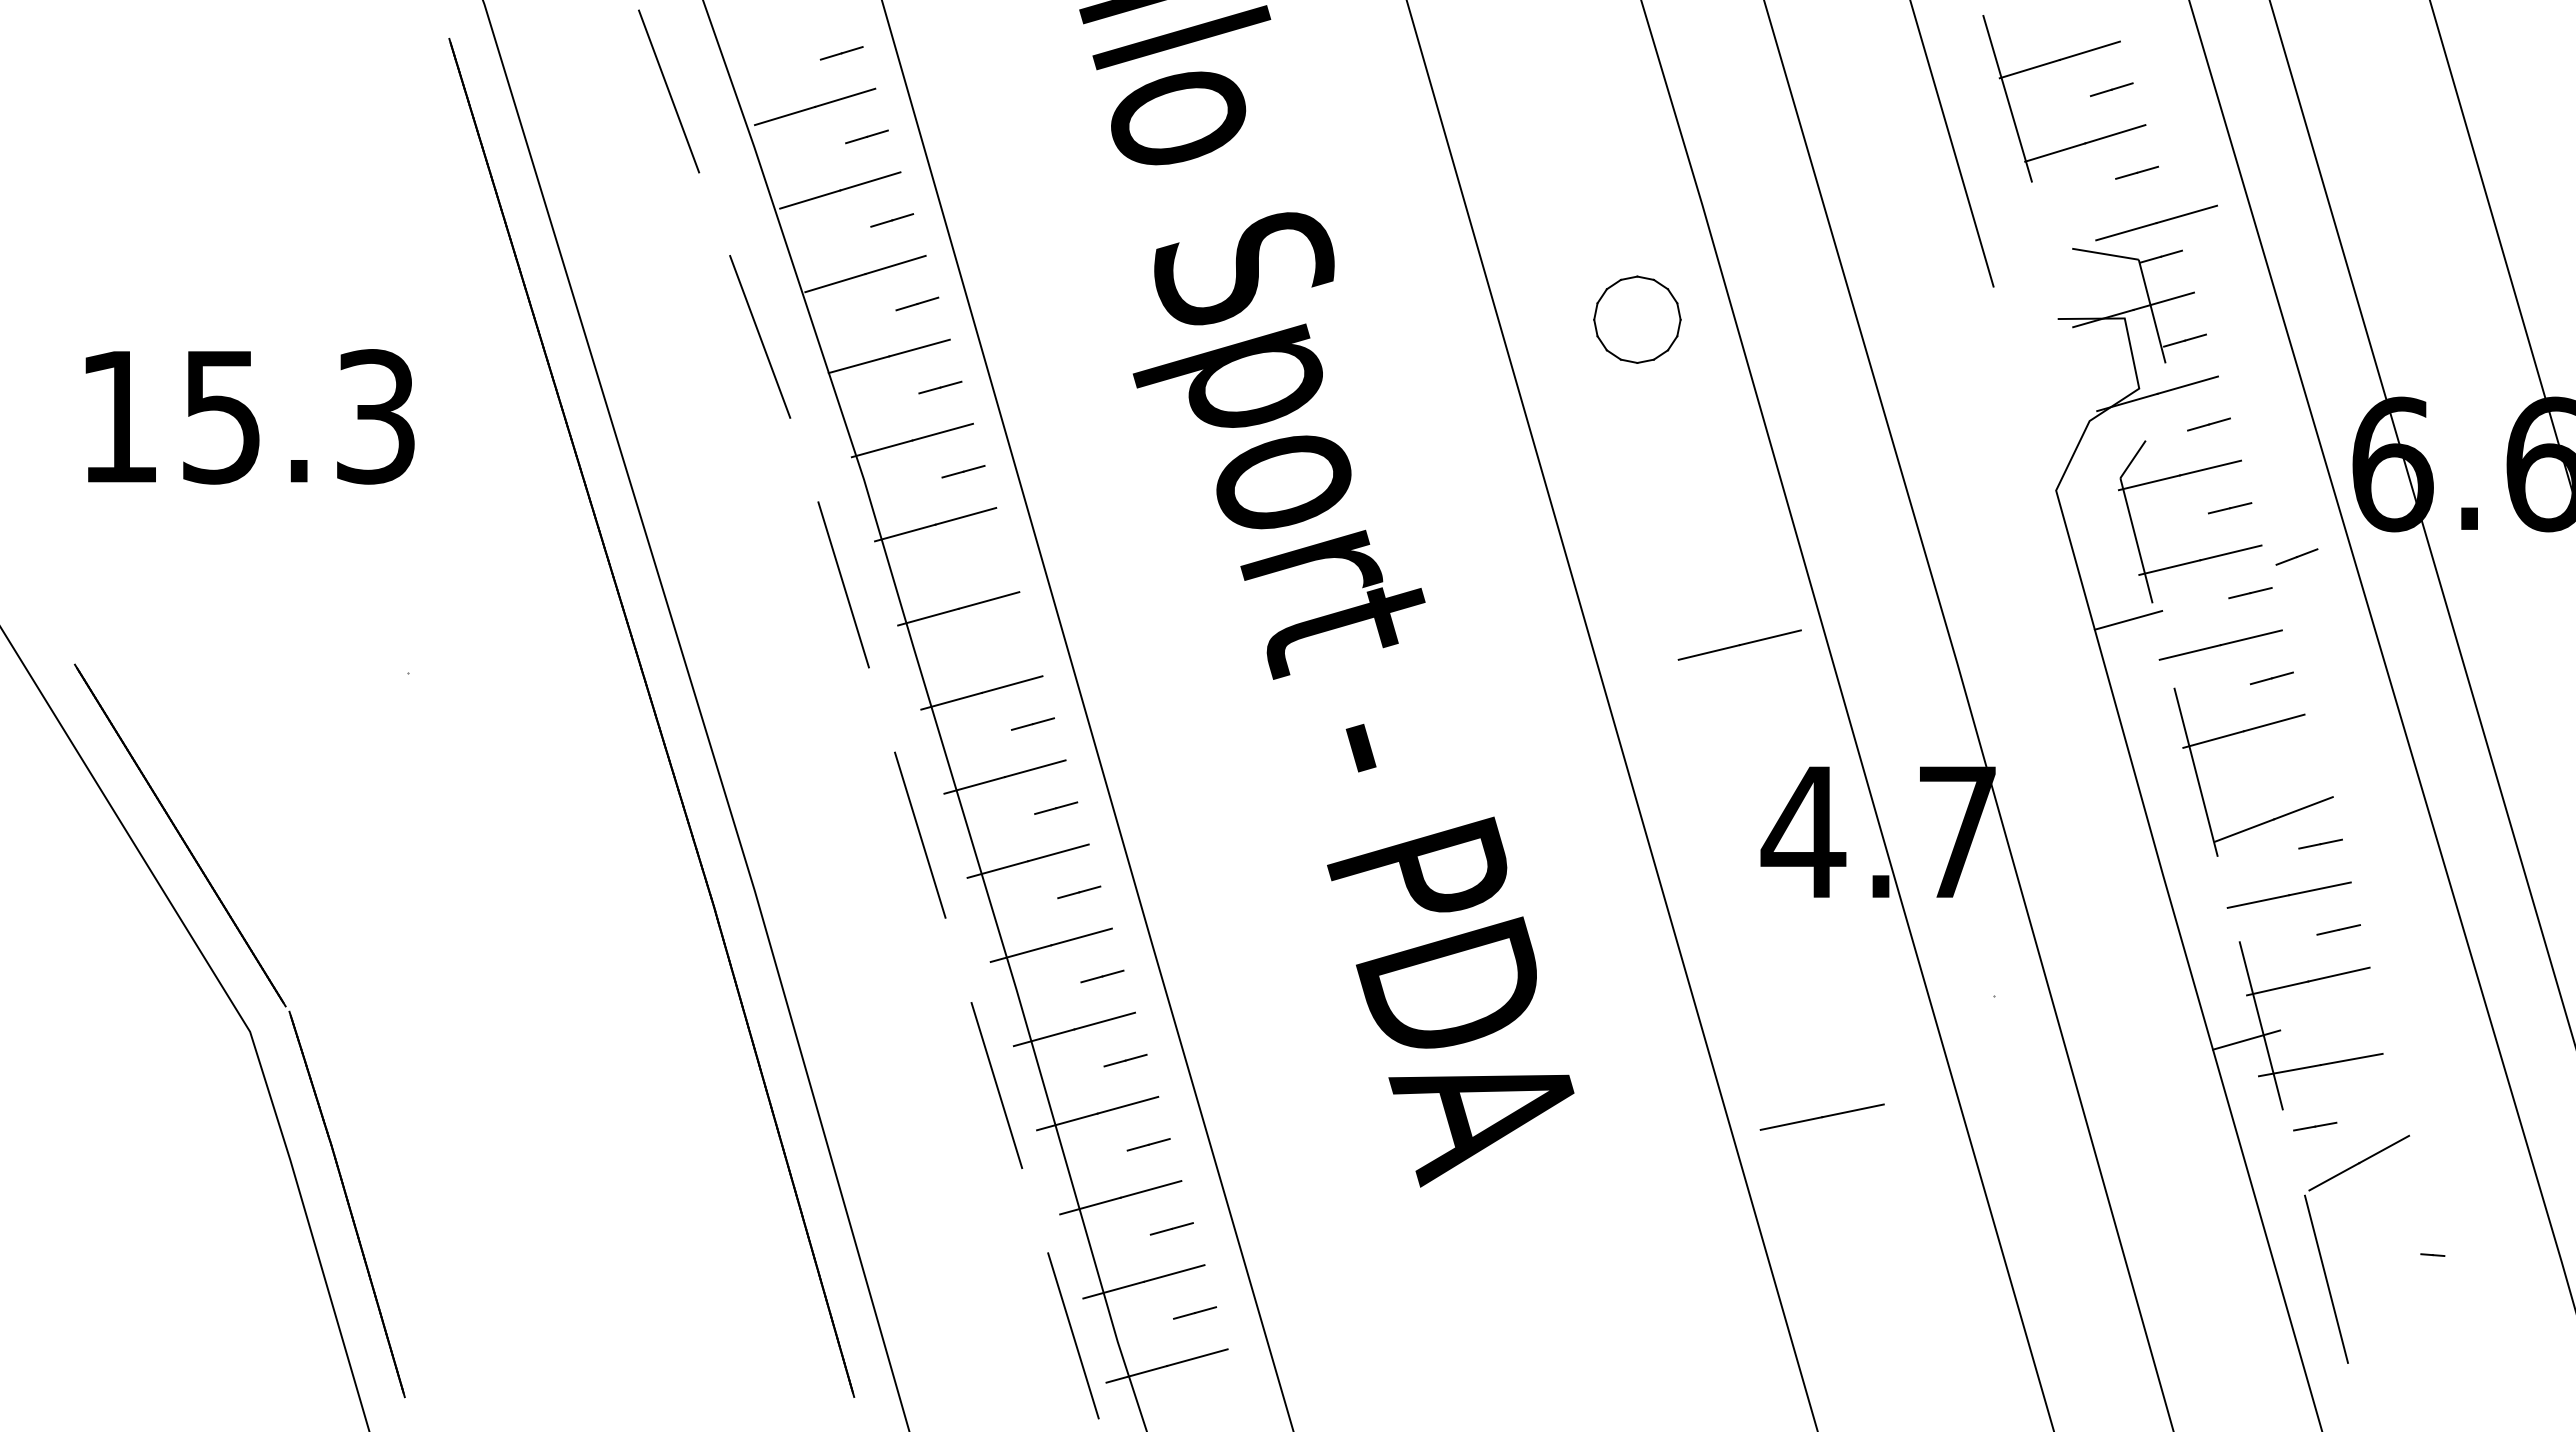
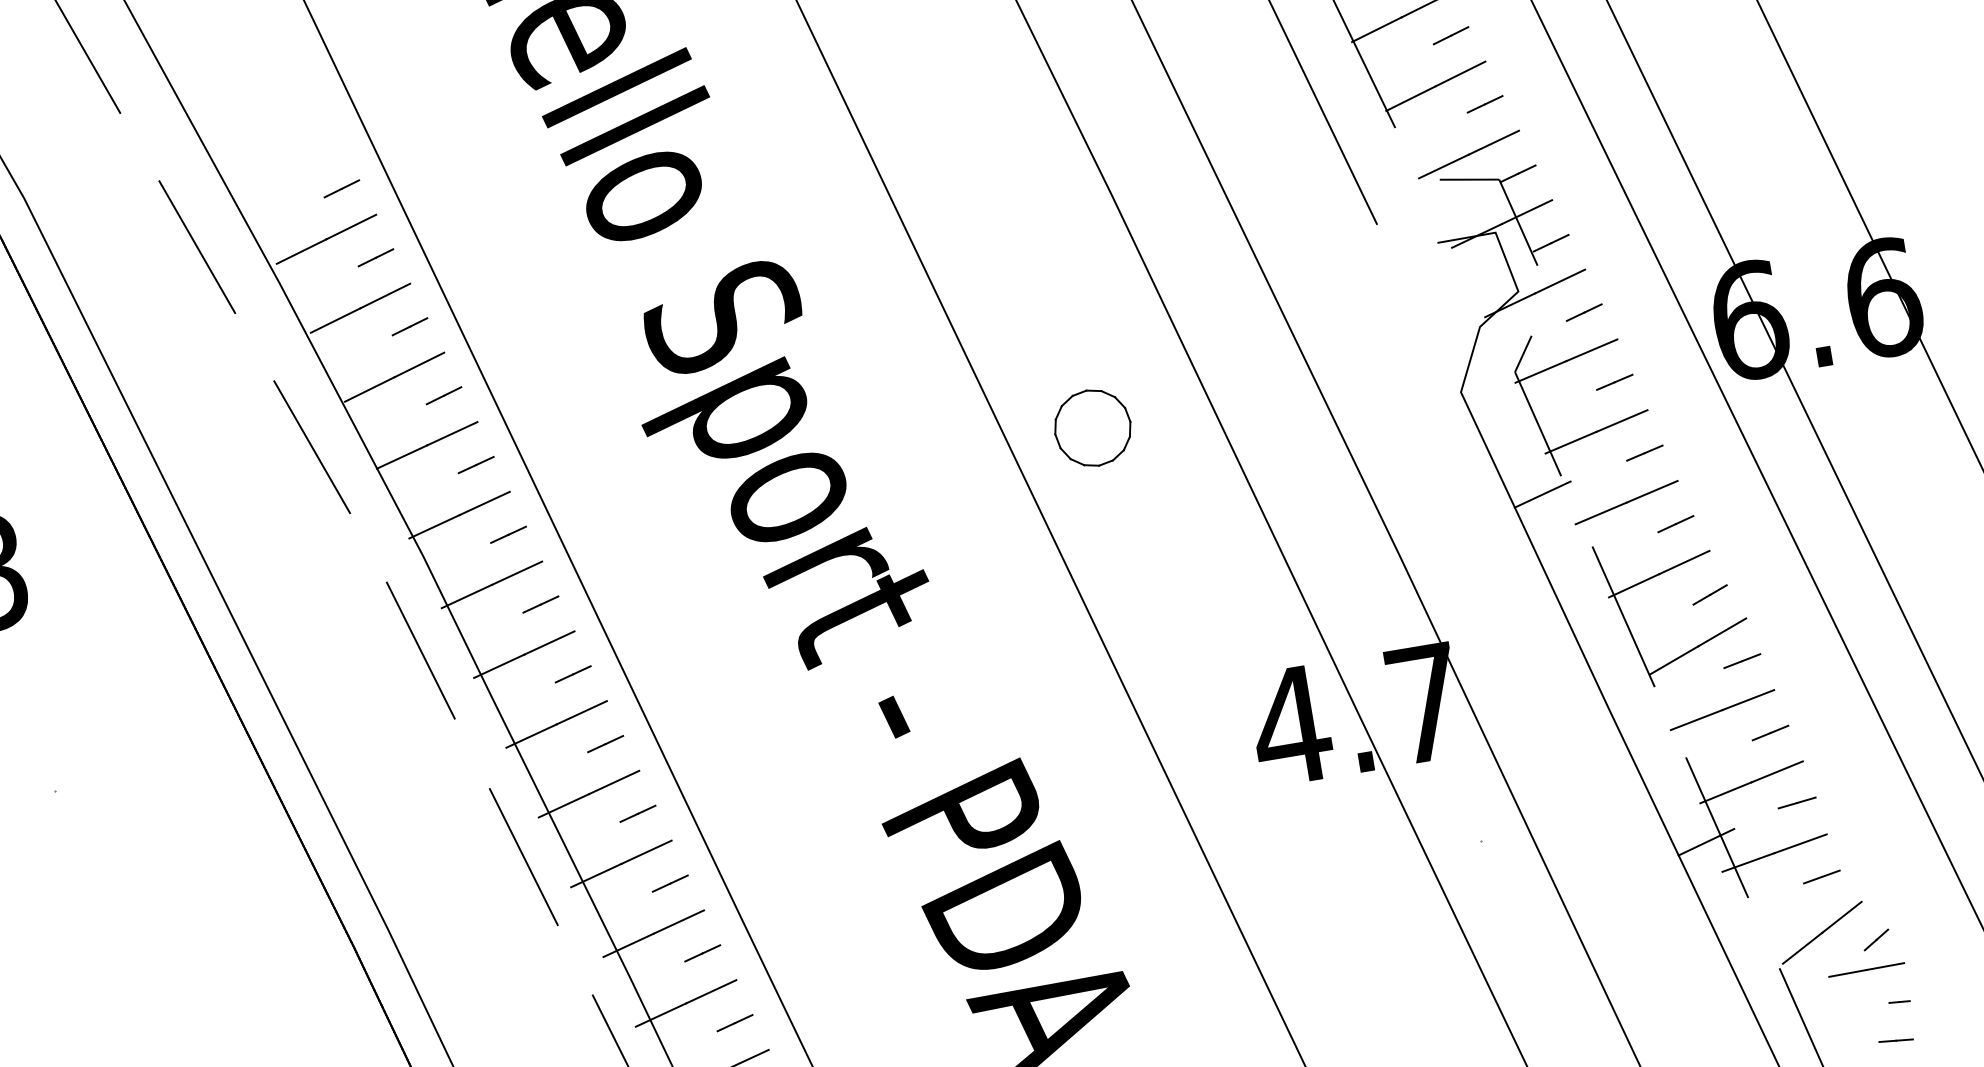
line: (2156, 222) -> (1468, 154), moved
part: (1637, 319) -> (1092, 427), moved
line: (986, 555) -> (540, 604), added
line: (2296, 556) -> (1709, 594), moved
line: (1009, 639) -> (572, 673), added
line: (1739, 644) -> (1208, 572), removed
line: (2354, 1012) -> (1796, 802), added
line: (1821, 1116) -> (1348, 970), removed
line: (2315, 1126) -> (1822, 876), moved
line: (2418, 1181) -> (1876, 940), added
line: (2401, 1212) -> (1866, 969), added
line: (2421, 1297) -> (1895, 1040), added

